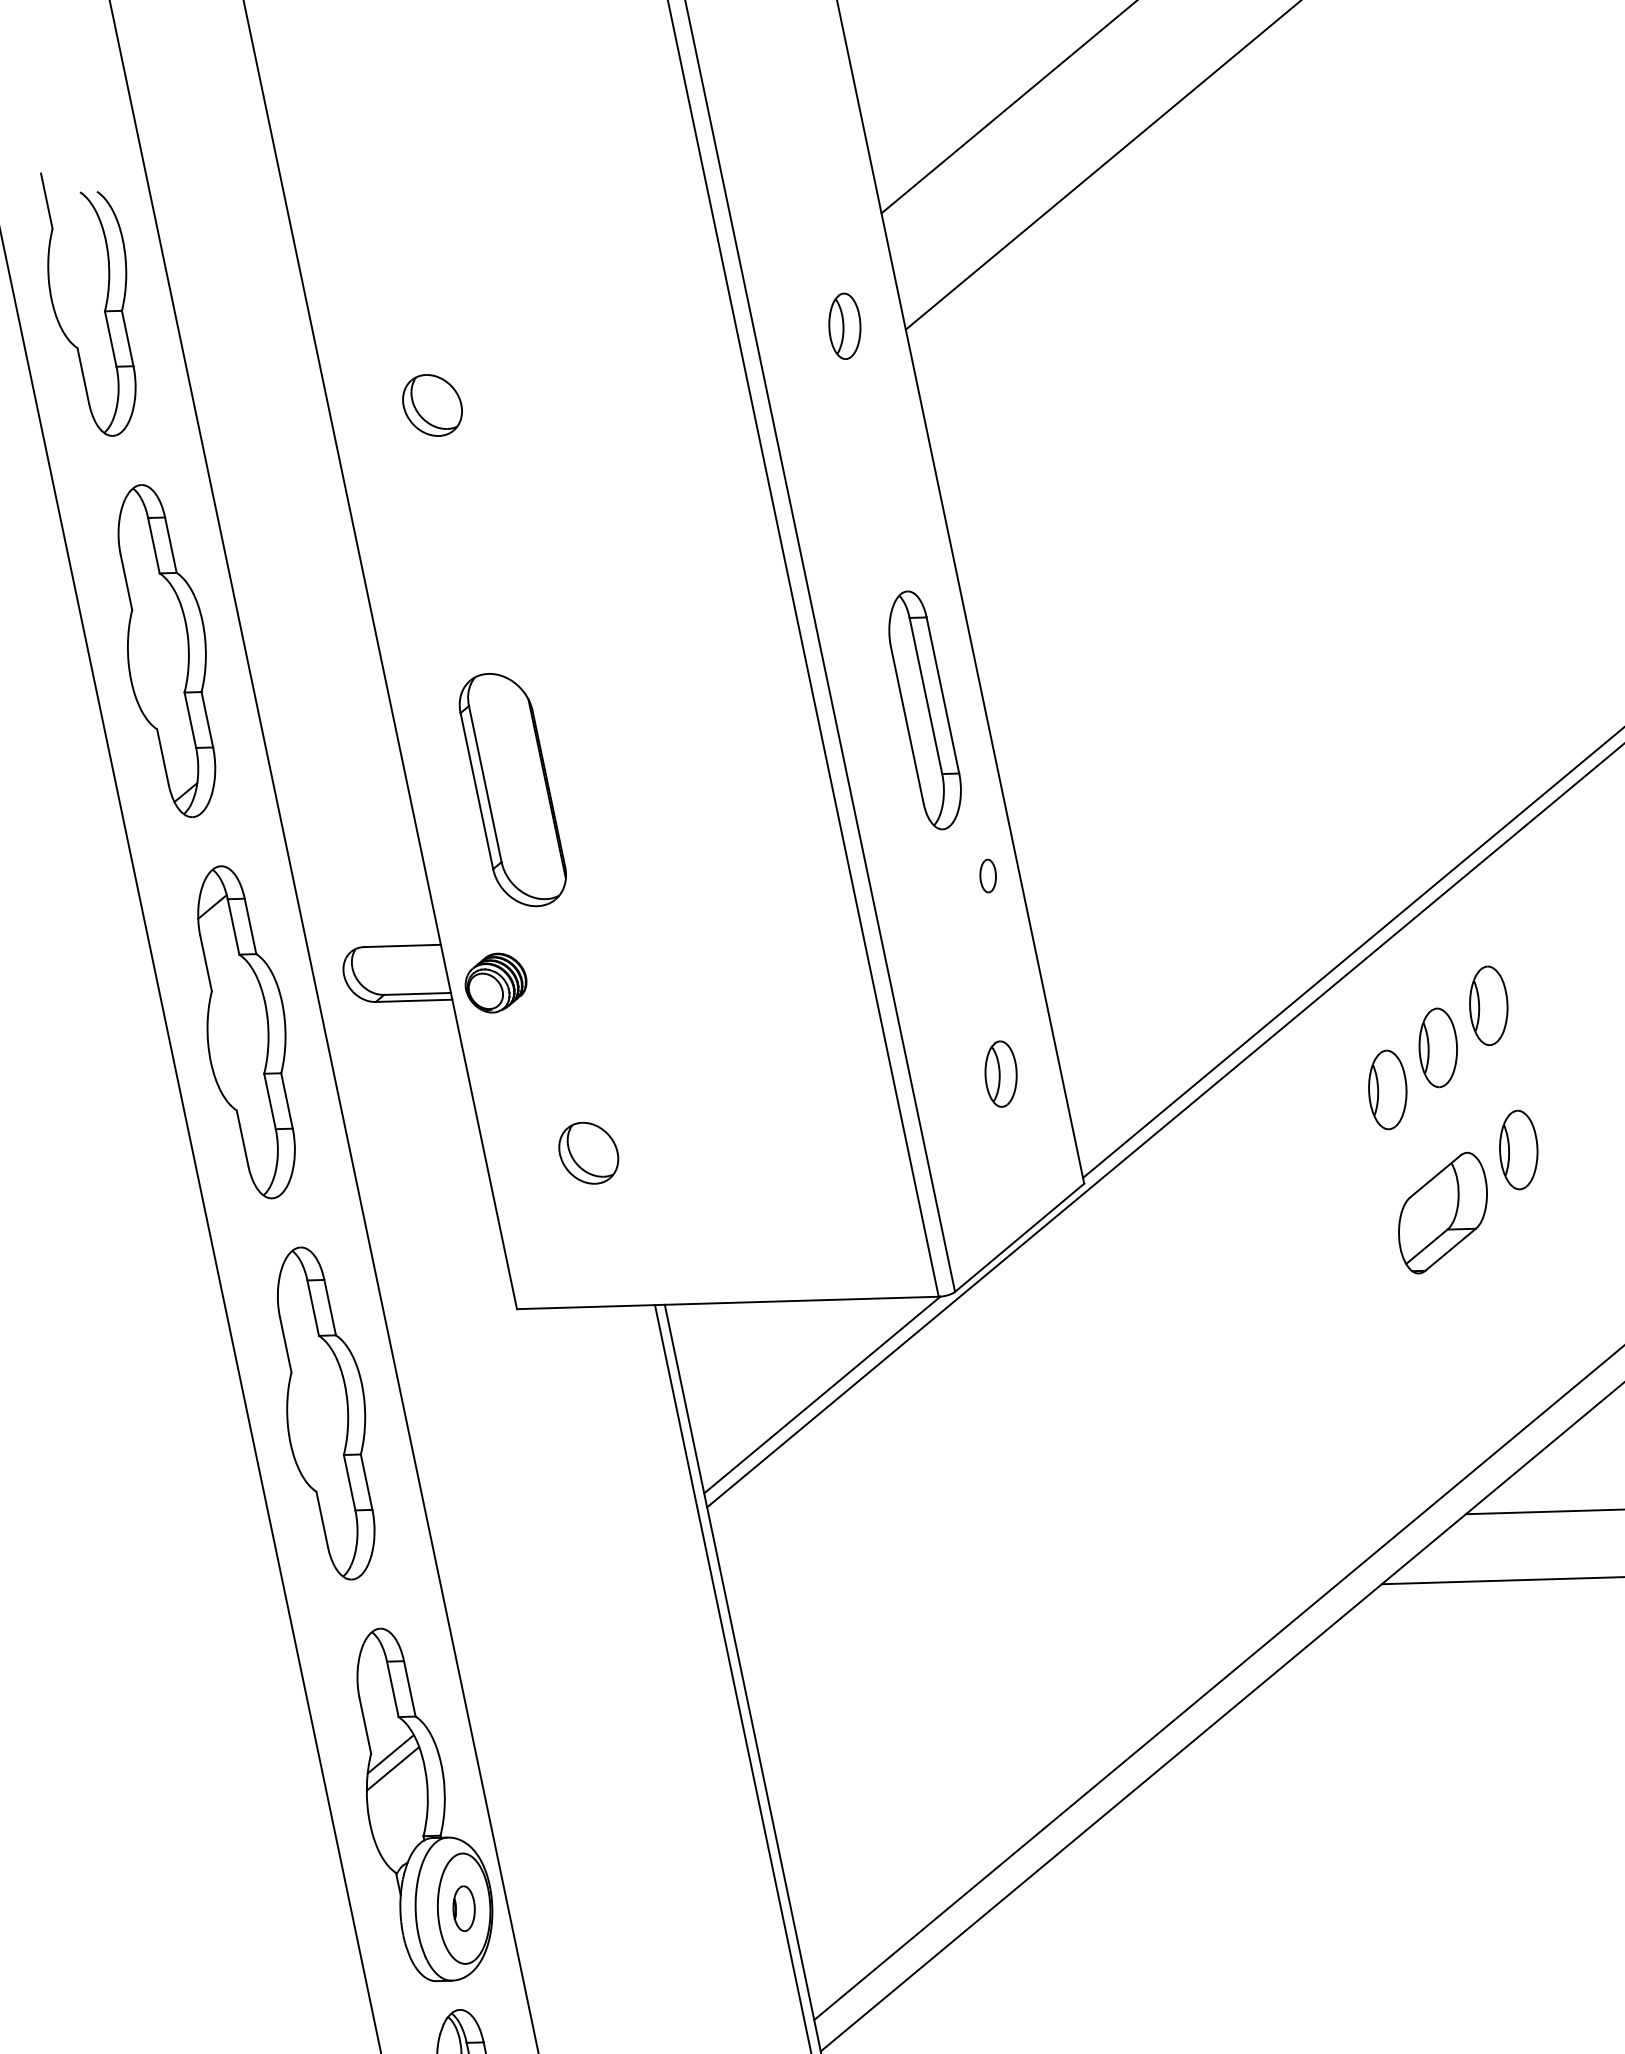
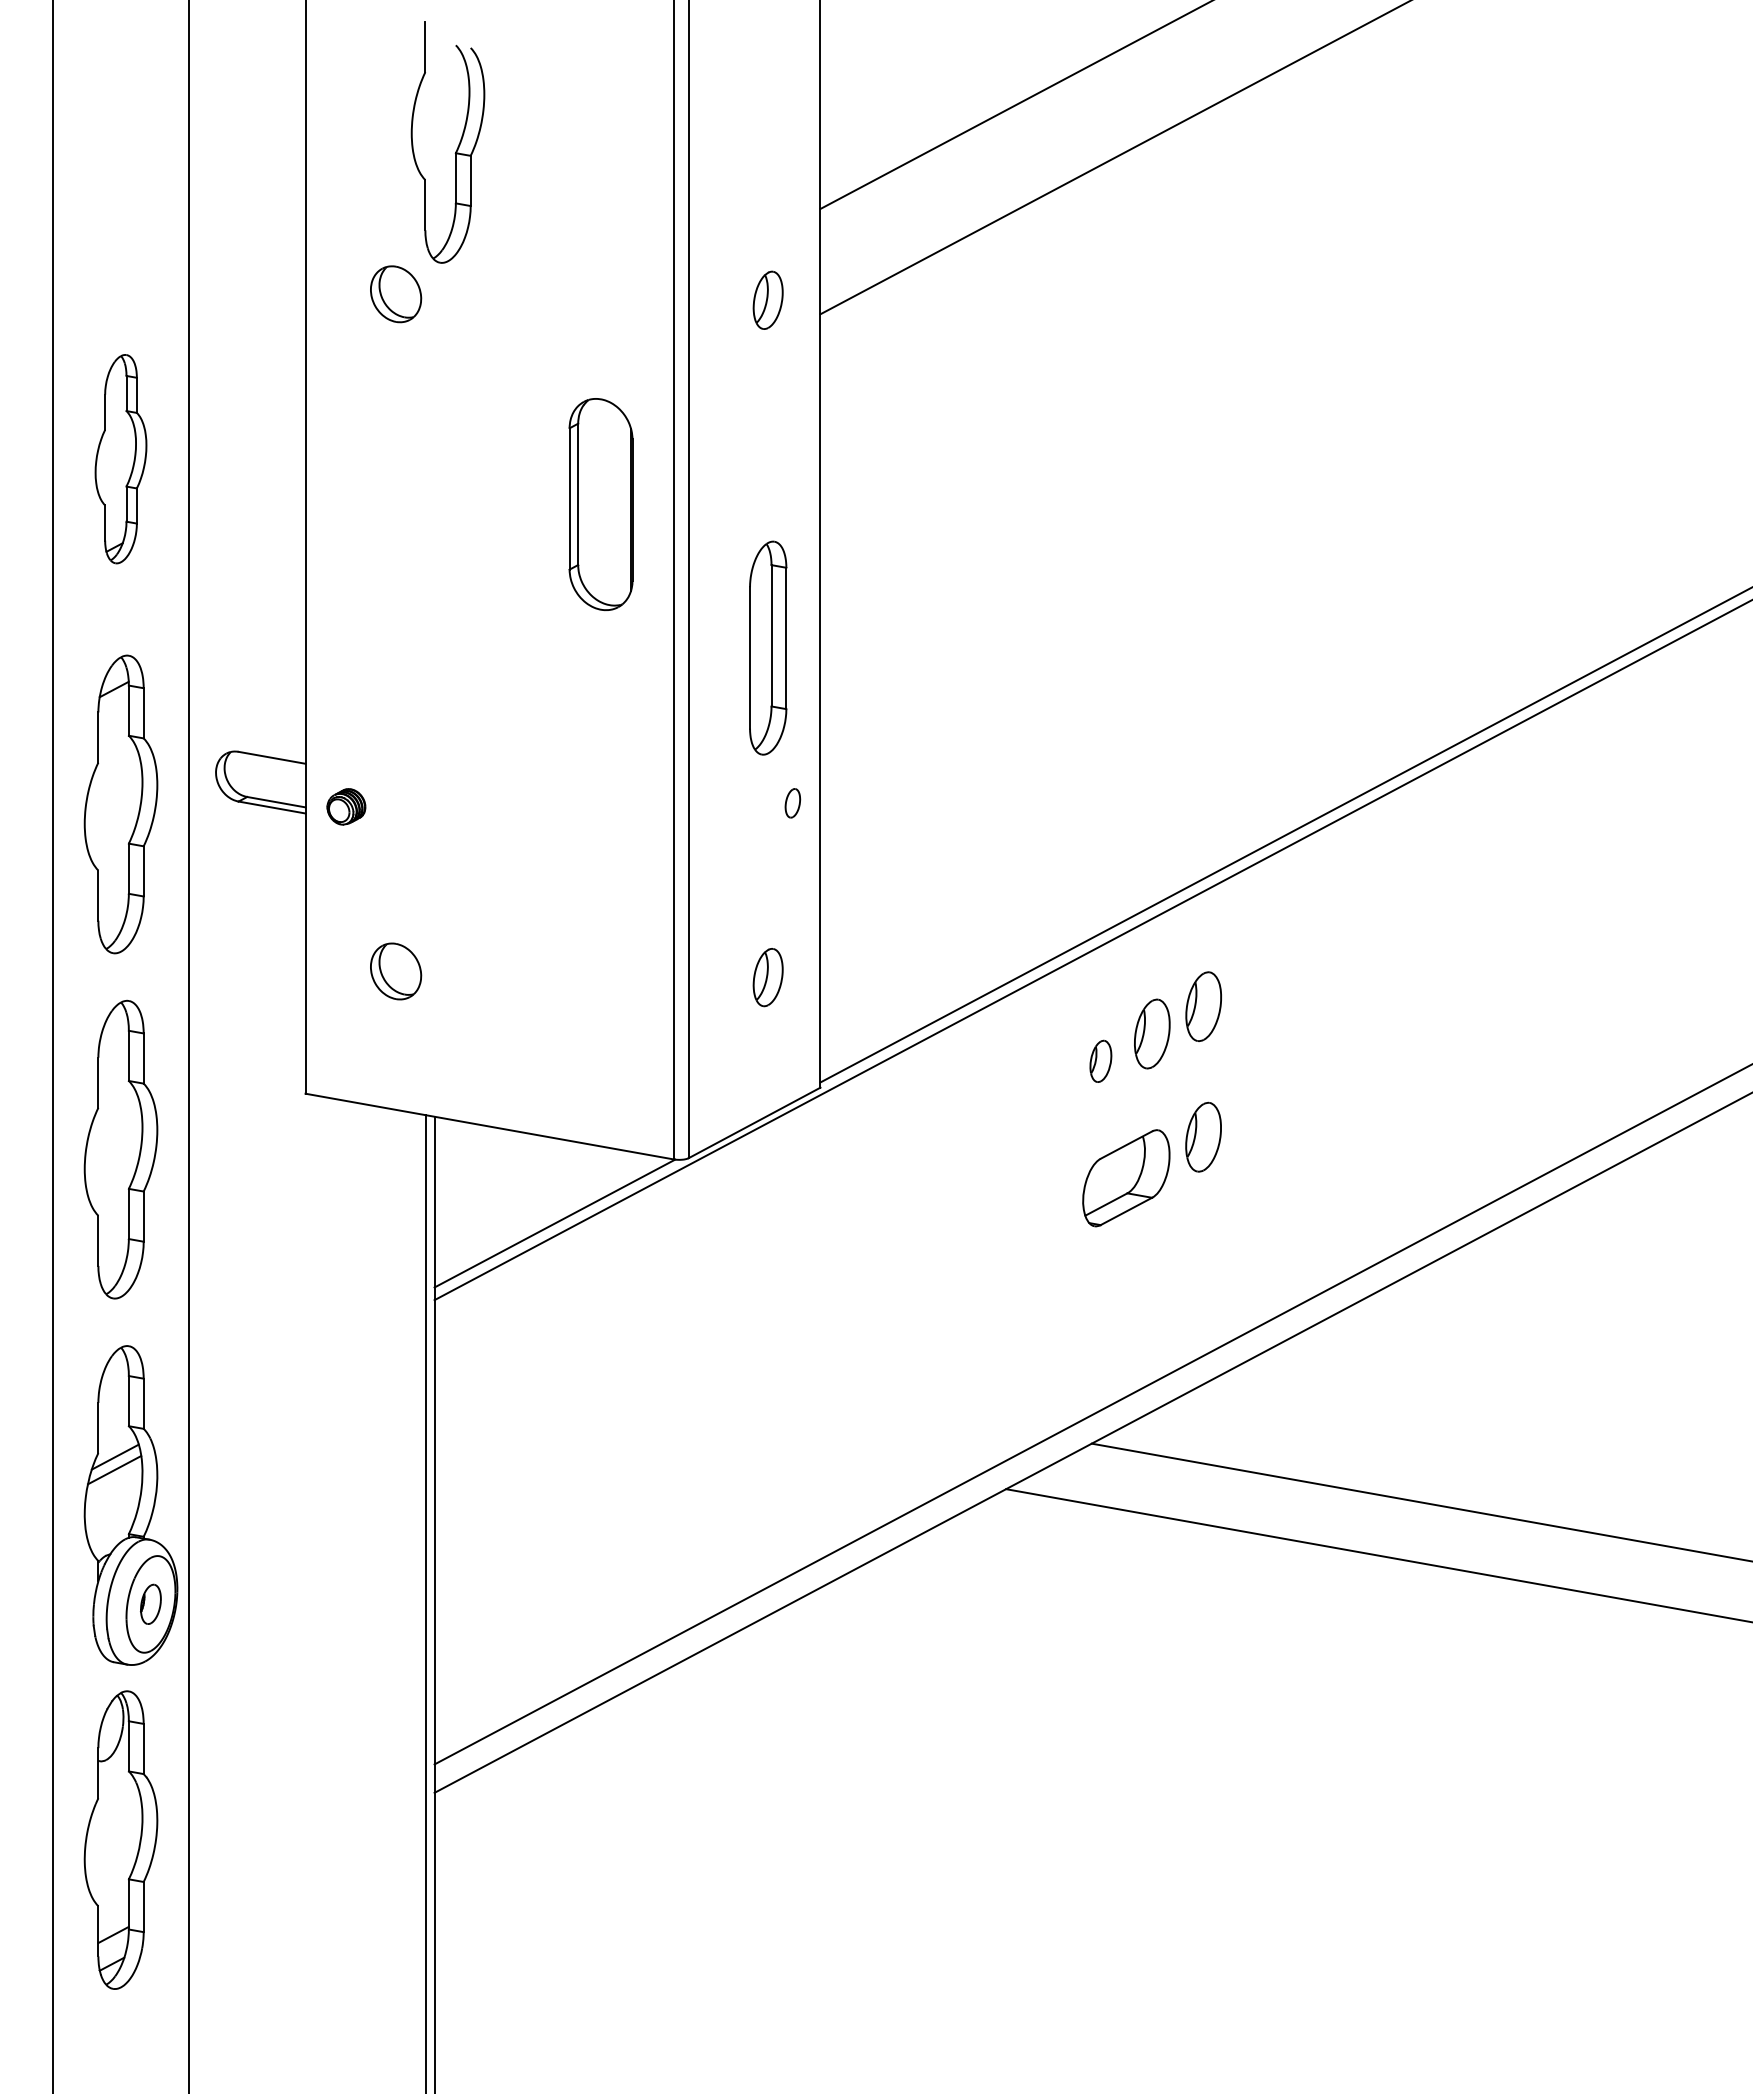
part: (105, 303) -> (457, 146), moved
part: (166, 650) -> (120, 458), size x0.7
part: (512, 790) -> (600, 504), moved
part: (495, 982) -> (346, 806), size x0.7
part: (1387, 1090) -> (1100, 1061), size x0.6

